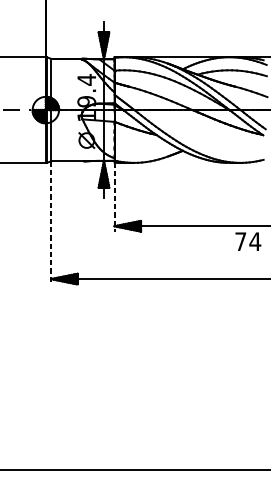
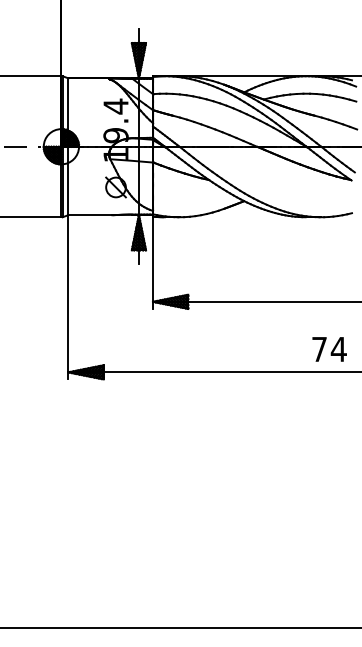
line: (114, 197) -> (153, 263), dashed -> solid
line: (51, 223) -> (68, 297), dashed -> solid
text: (248, 241) -> (329, 349), moved

